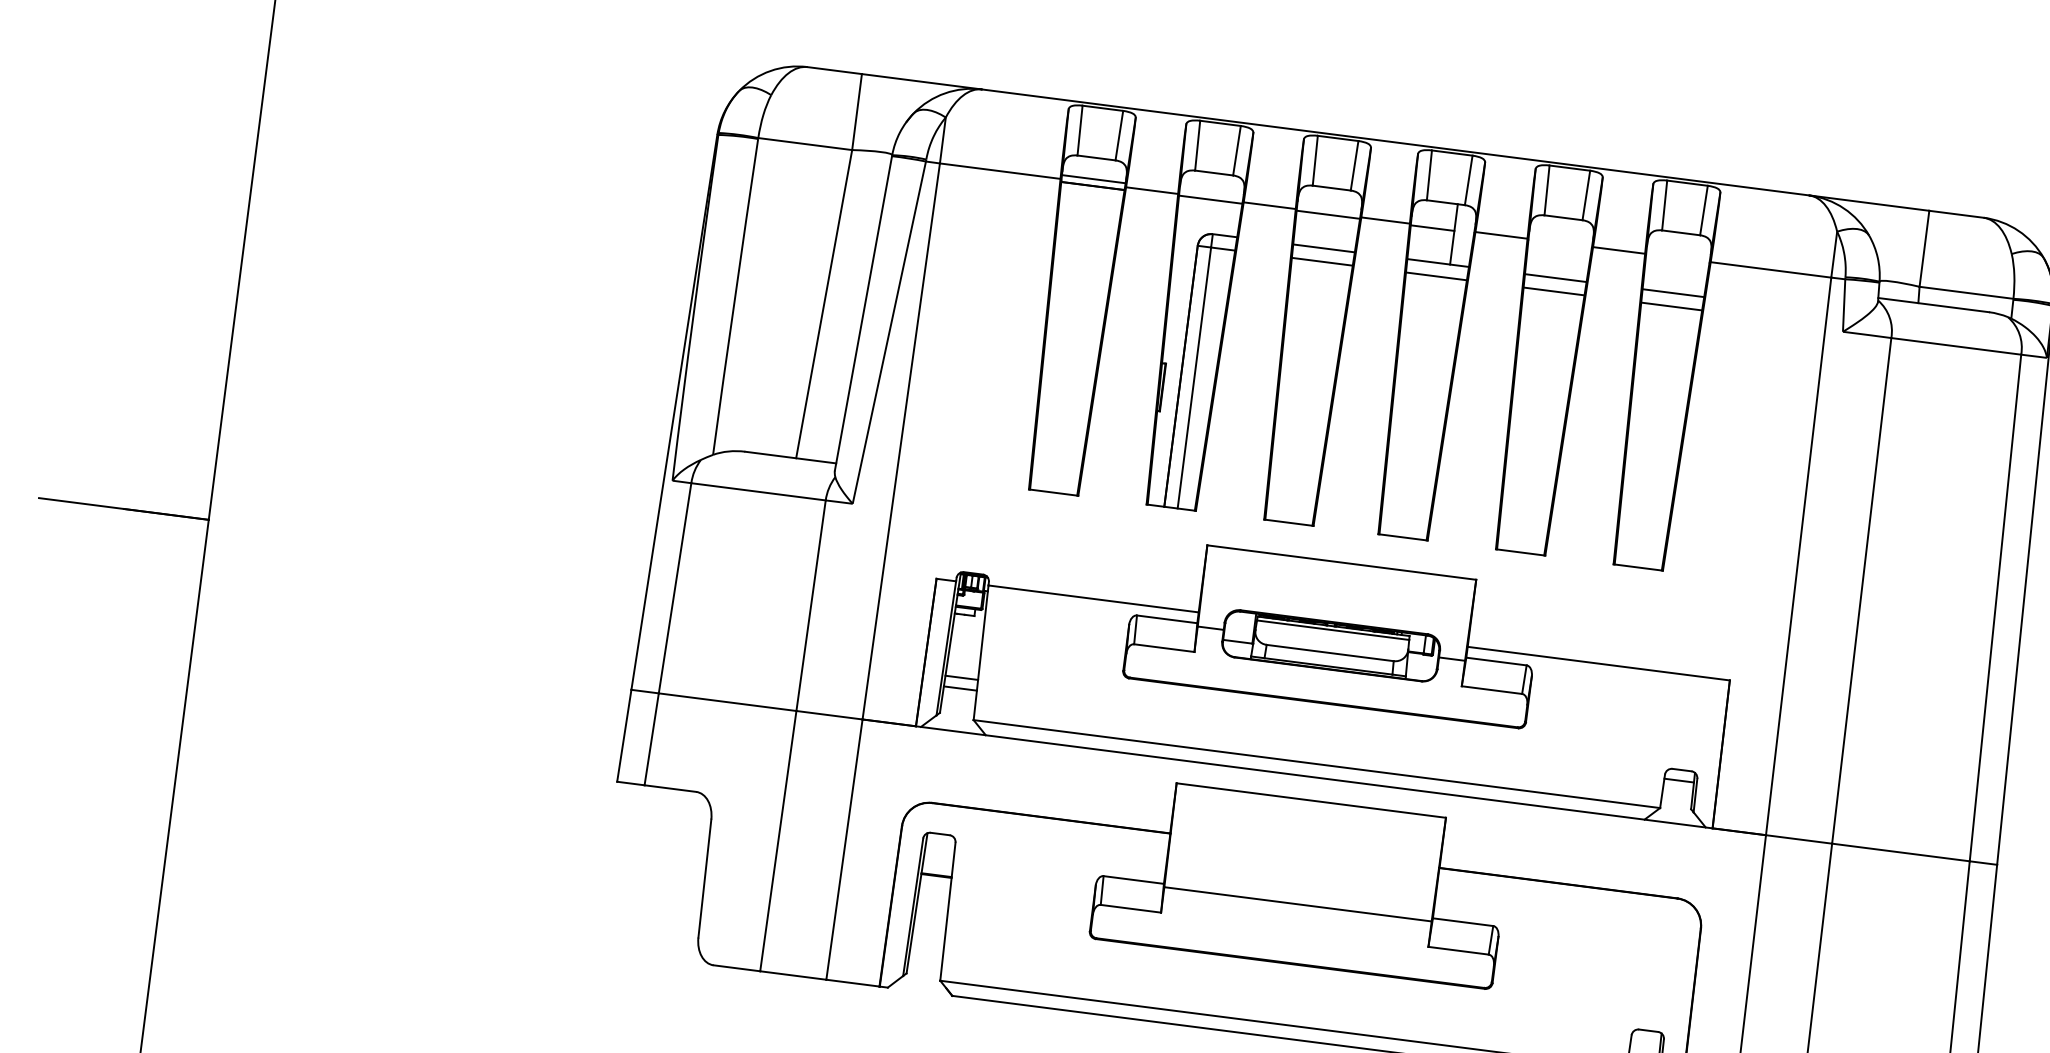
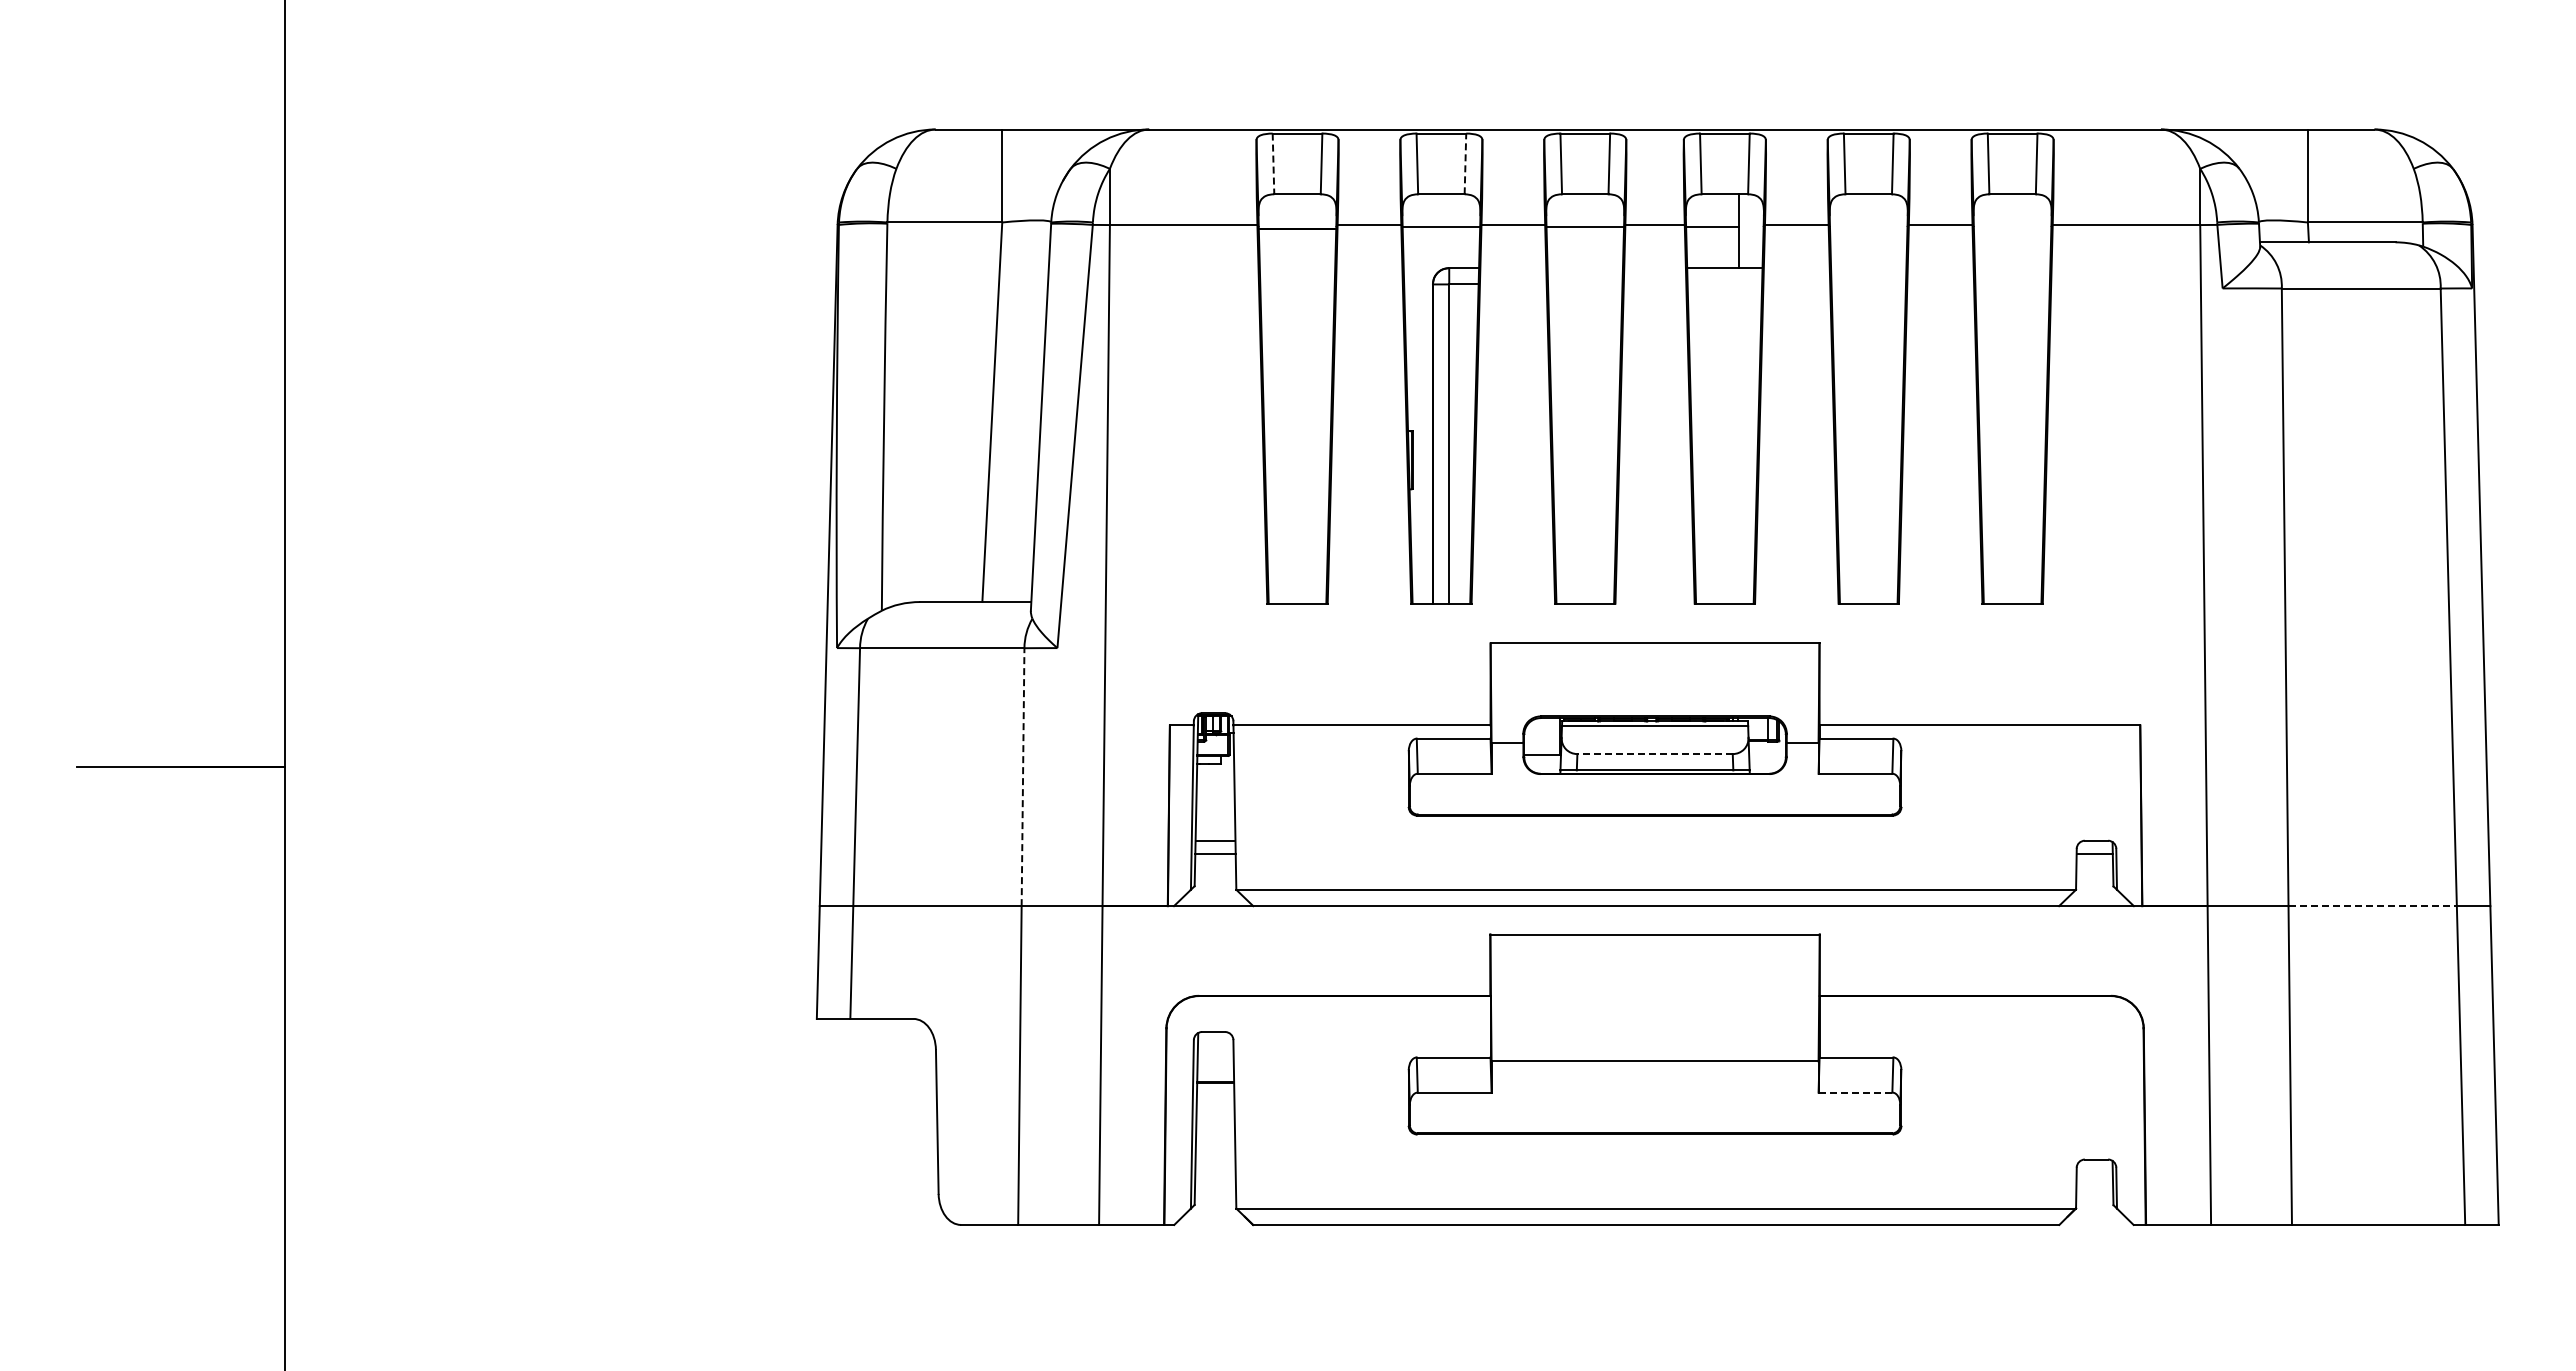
line: (1080, 131) -> (1273, 164), solid -> dashed
line: (1237, 150) -> (1465, 163), solid -> dashed
line: (1093, 179) -> (1297, 220), removed
line: (1323, 248) -> (1584, 268), removed
line: (1322, 261) -> (1585, 284), removed
line: (1436, 276) -> (1724, 284), removed
line: (1555, 278) -> (1868, 268), removed
line: (1553, 291) -> (1868, 284), removed
line: (1673, 293) -> (2012, 268), removed
line: (1671, 306) -> (2012, 284), removed
line: (811, 606) -> (1023, 777), solid -> dashed
line: (1330, 653) -> (1655, 754), solid -> dashed
line: (1901, 852) -> (2373, 906), solid -> dashed
line: (1458, 950) -> (1855, 1092), solid -> dashed

